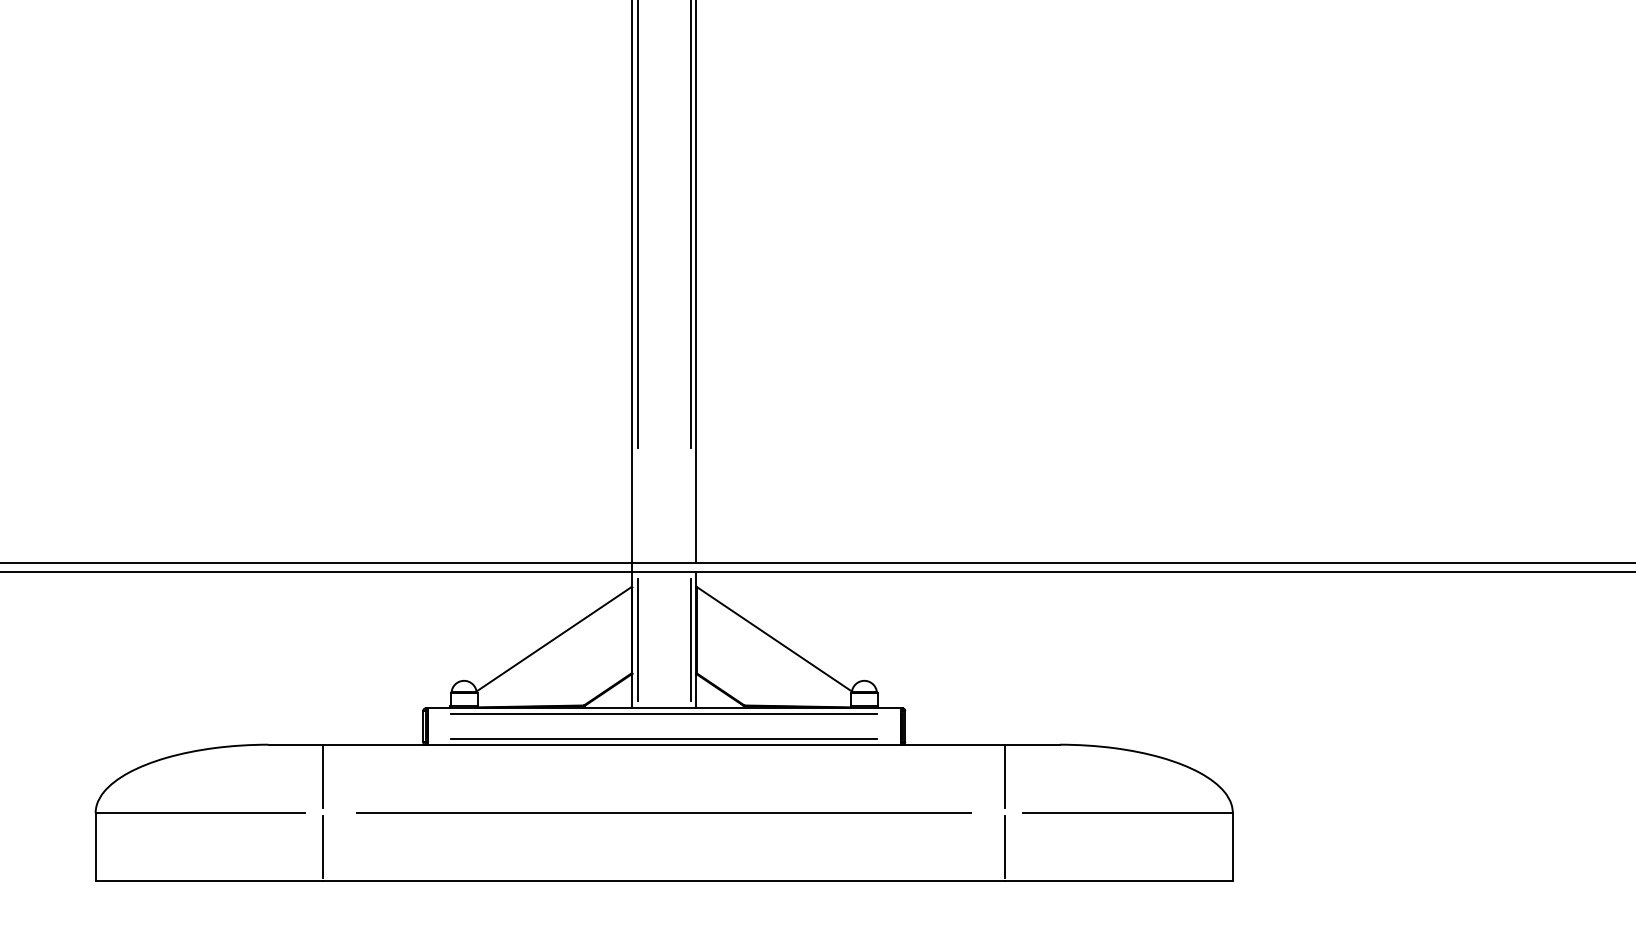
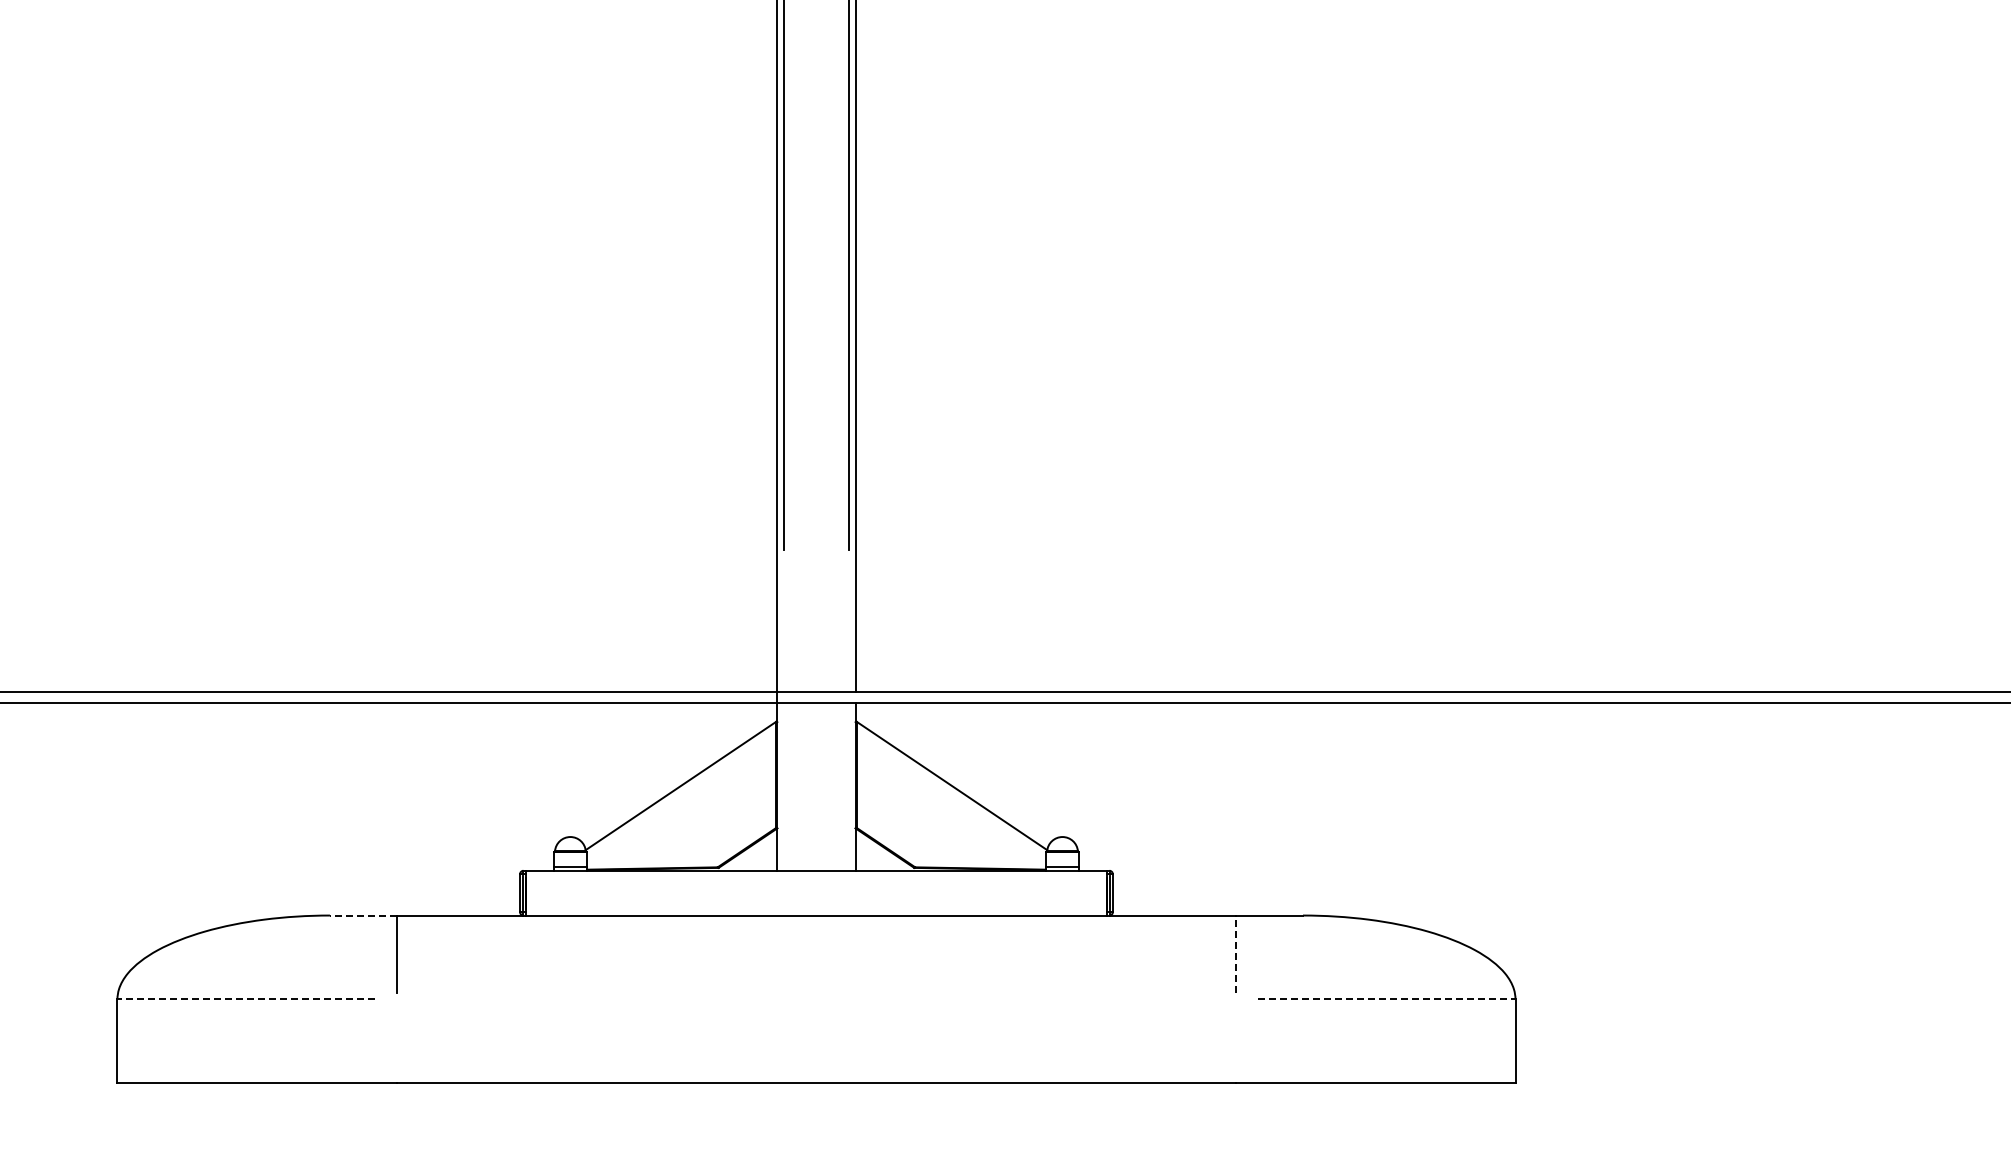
line: (638, 639) -> (784, 786), removed
line: (690, 639) -> (848, 786), removed
line: (664, 713) -> (816, 877), removed
line: (664, 738) -> (816, 908), removed
line: (295, 744) -> (363, 915), solid -> dashed
line: (1005, 776) -> (1235, 954), solid -> dashed
line: (664, 812) -> (816, 998), removed
line: (200, 813) -> (246, 999), solid -> dashed
line: (1127, 813) -> (1386, 999), solid -> dashed
line: (323, 847) -> (397, 1041), removed
line: (1005, 847) -> (1235, 1041), removed

